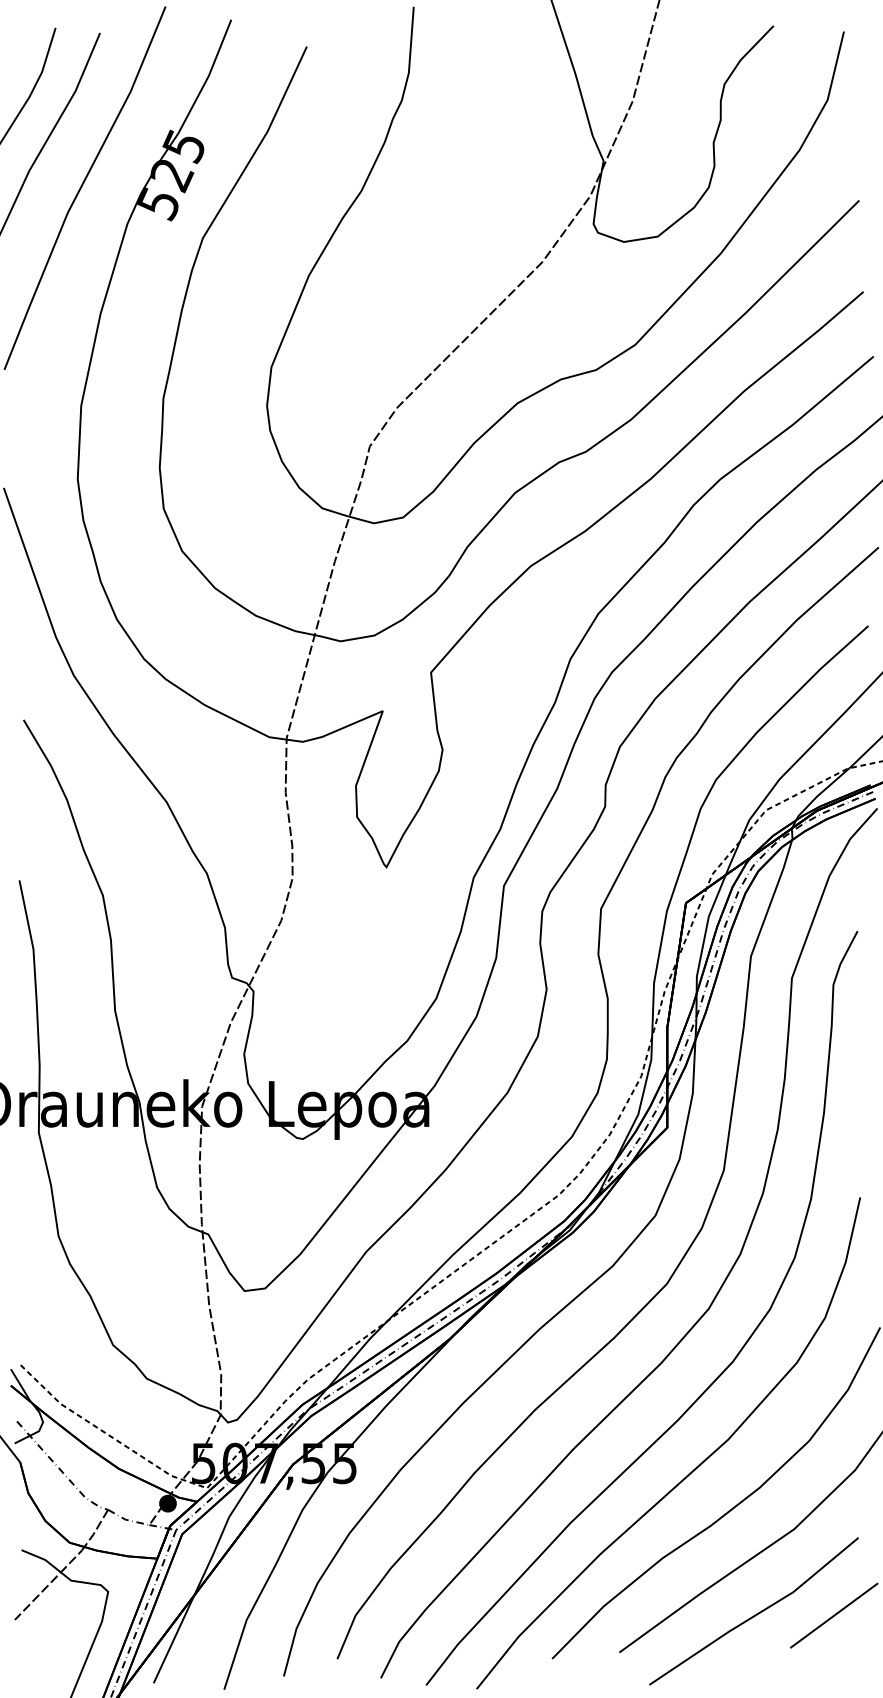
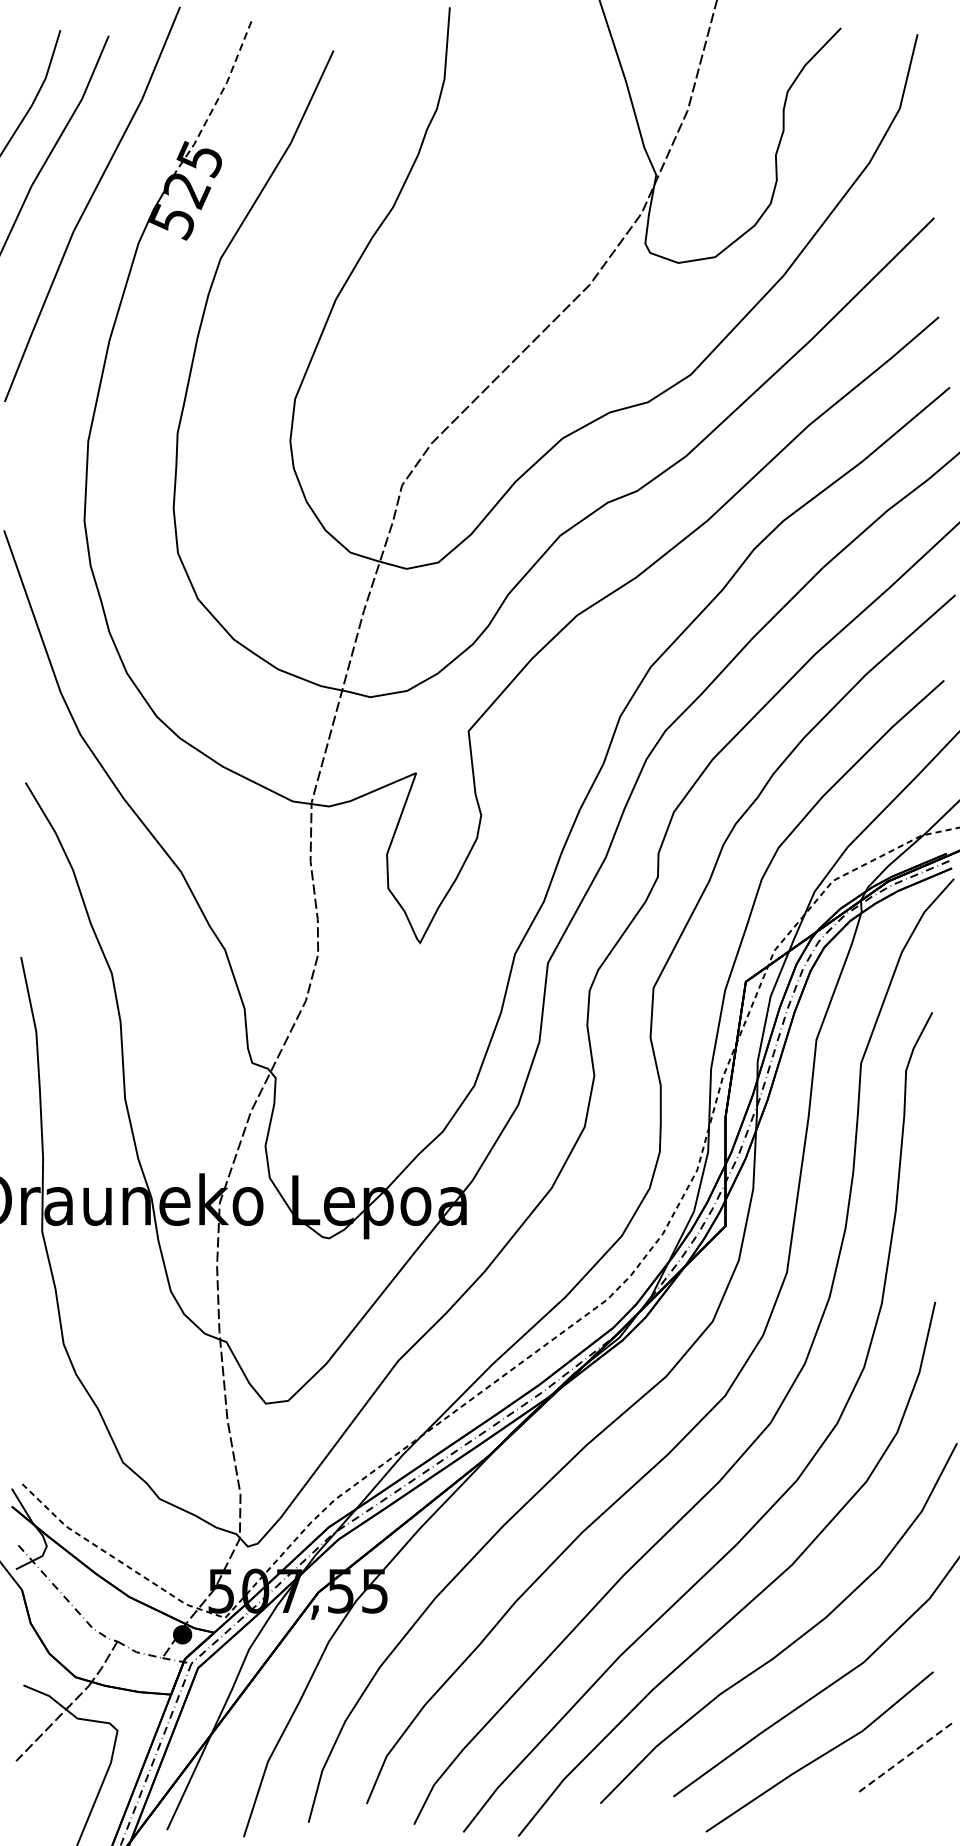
line: (200, 91) -> (217, 99), solid -> dashed
line: (834, 1615) -> (907, 1756), solid -> dashed

